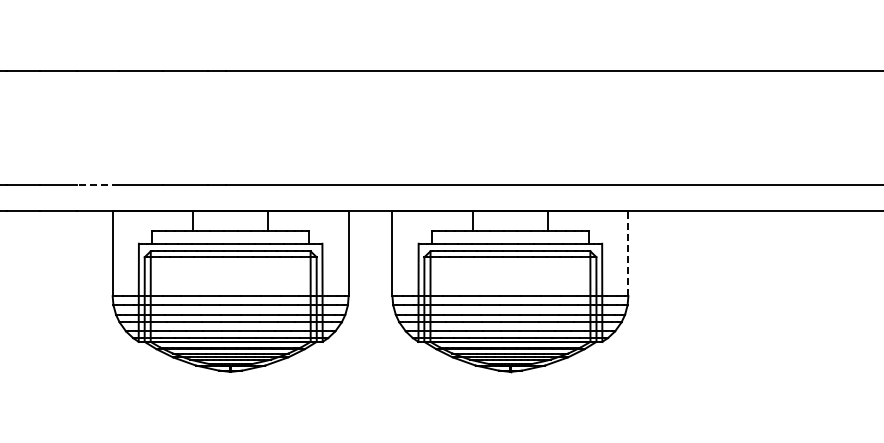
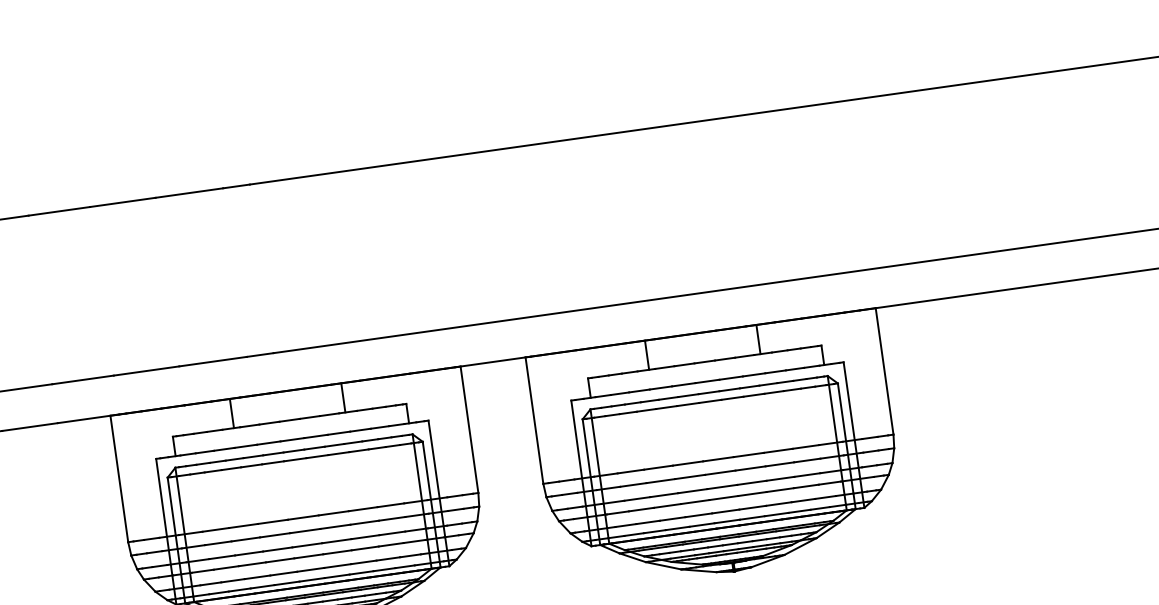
line: (97, 184) -> (82, 379), dashed -> solid
line: (628, 253) -> (884, 371), dashed -> solid

